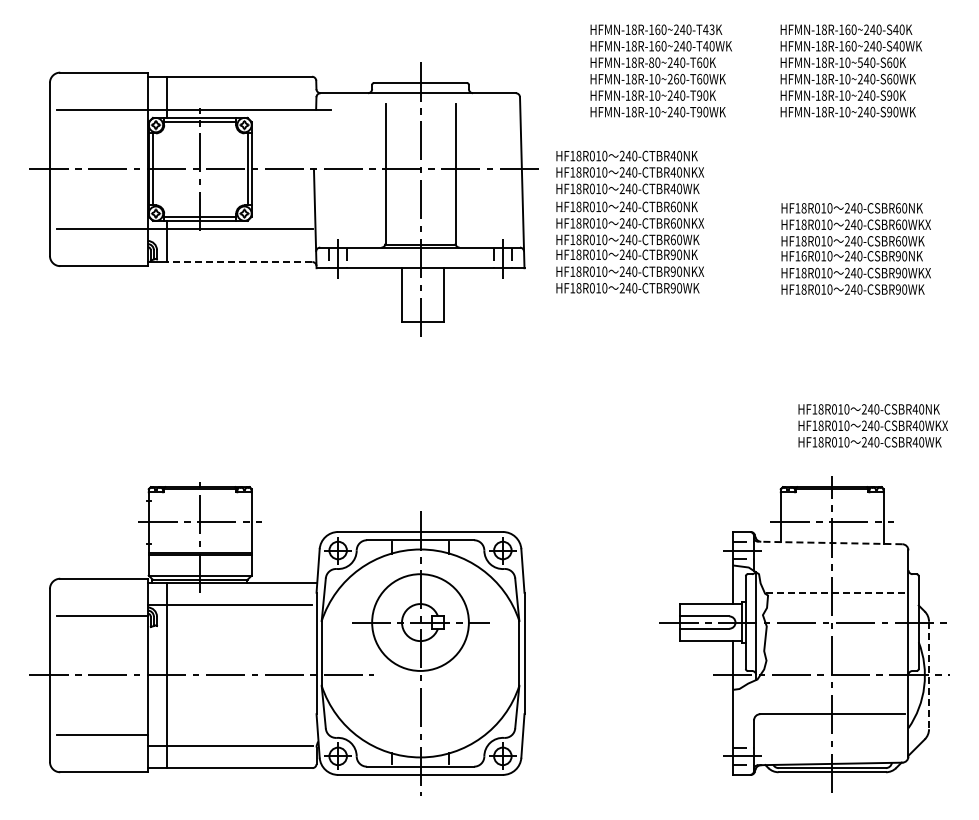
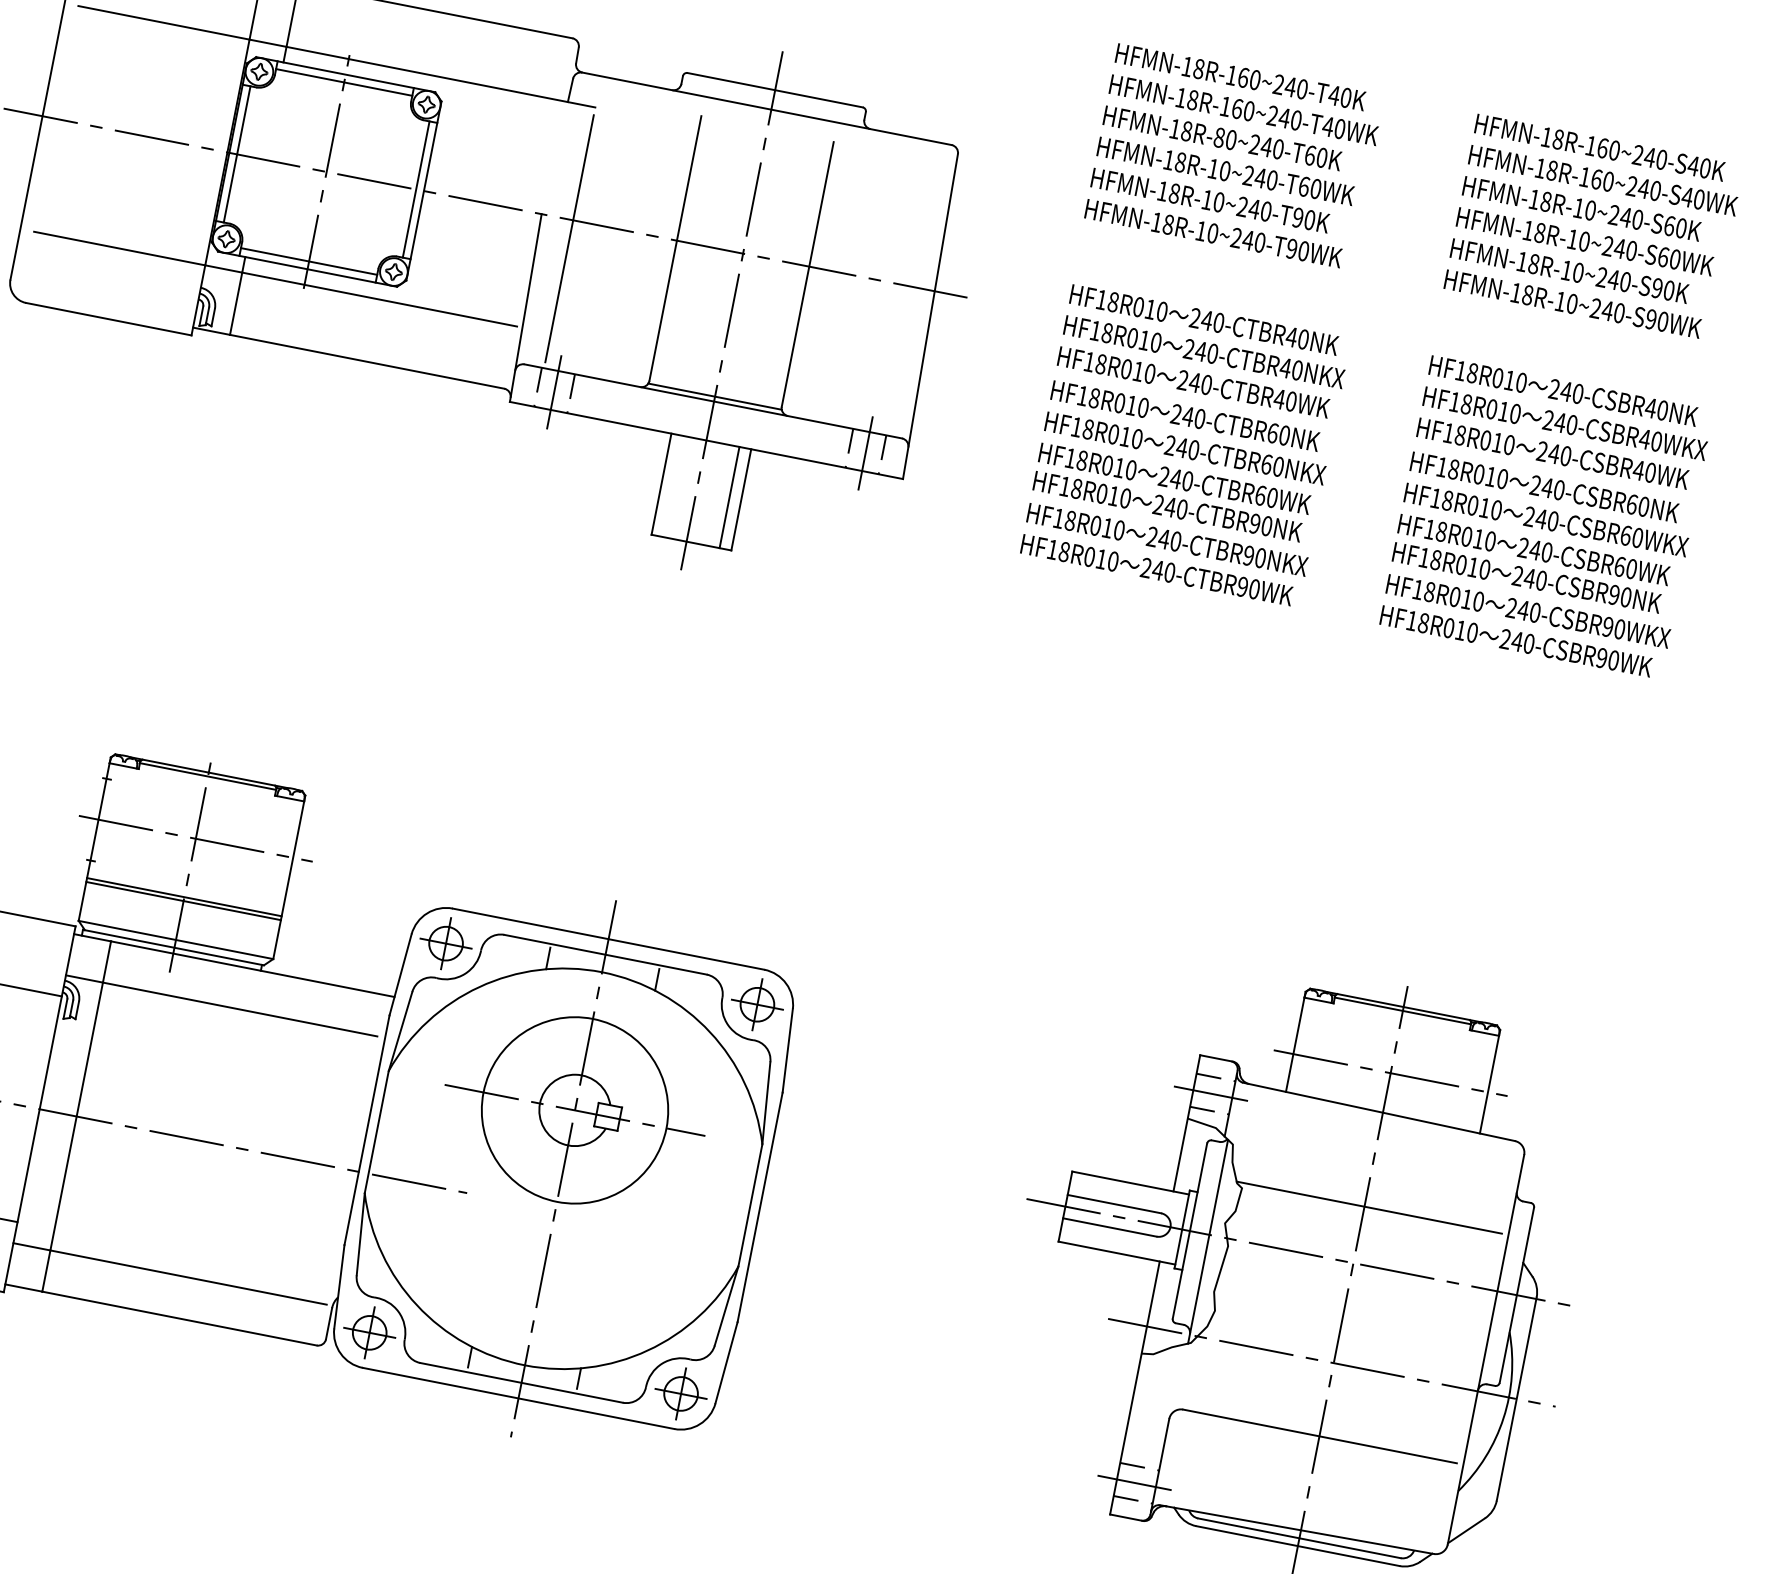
text: (711, 29) -> (1345, 97), HFMN-18R-160~240-T43K -> HFMN-18R-160~240-T40K
text: (859, 62) -> (1612, 214), HFMN-18R-10~540-S60K -> HFMN-18R-10~240-S60K
text: (675, 79) -> (1258, 178), HFMN-18R-10~260-T60WK -> HFMN-18R-10~240-T60WK
line: (330, 178) -> (569, 237), added
text: (630, 221) -> (1186, 444), moved
text: (803, 256) -> (1434, 560), HF16R010 -> HF18R010
line: (239, 262) -> (366, 362), dashed -> solid
line: (437, 294) -> (728, 496), added
text: (872, 425) -> (1563, 422), moved
line: (829, 542) -> (1377, 1110), dashed -> solid
line: (834, 592) -> (1368, 1207), dashed -> solid
line: (929, 675) -> (1517, 1399), dashed -> solid

